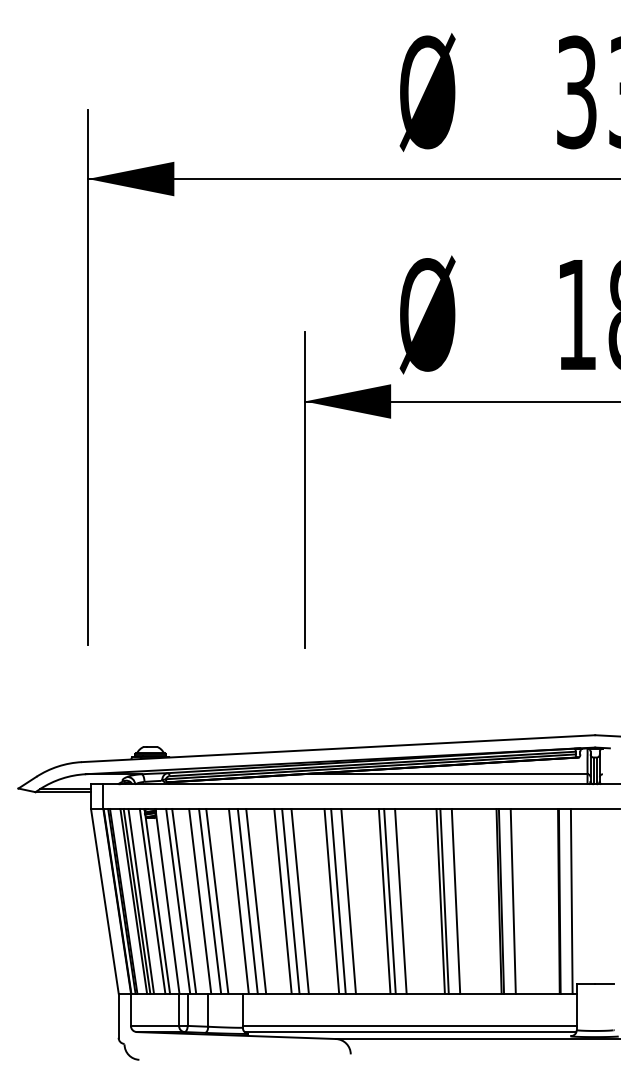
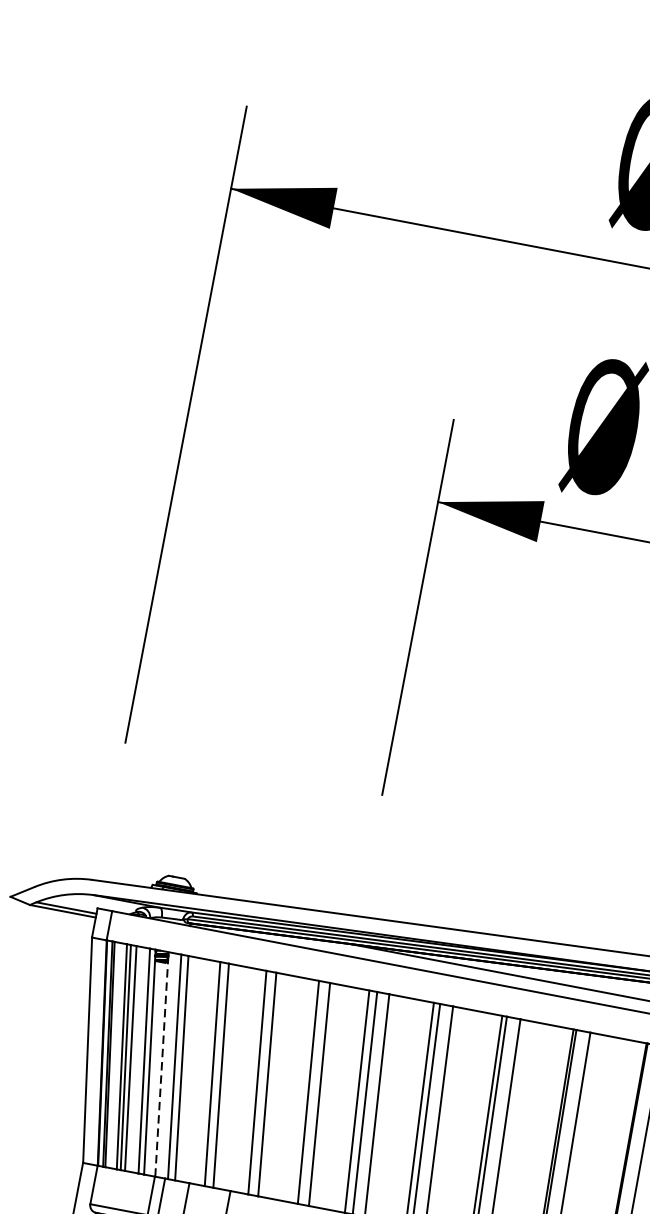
line: (167, 900) -> (162, 1063), solid -> dashed
line: (200, 901) -> (201, 1072), removed
line: (238, 901) -> (246, 1080), removed
line: (282, 901) -> (298, 1090), removed

